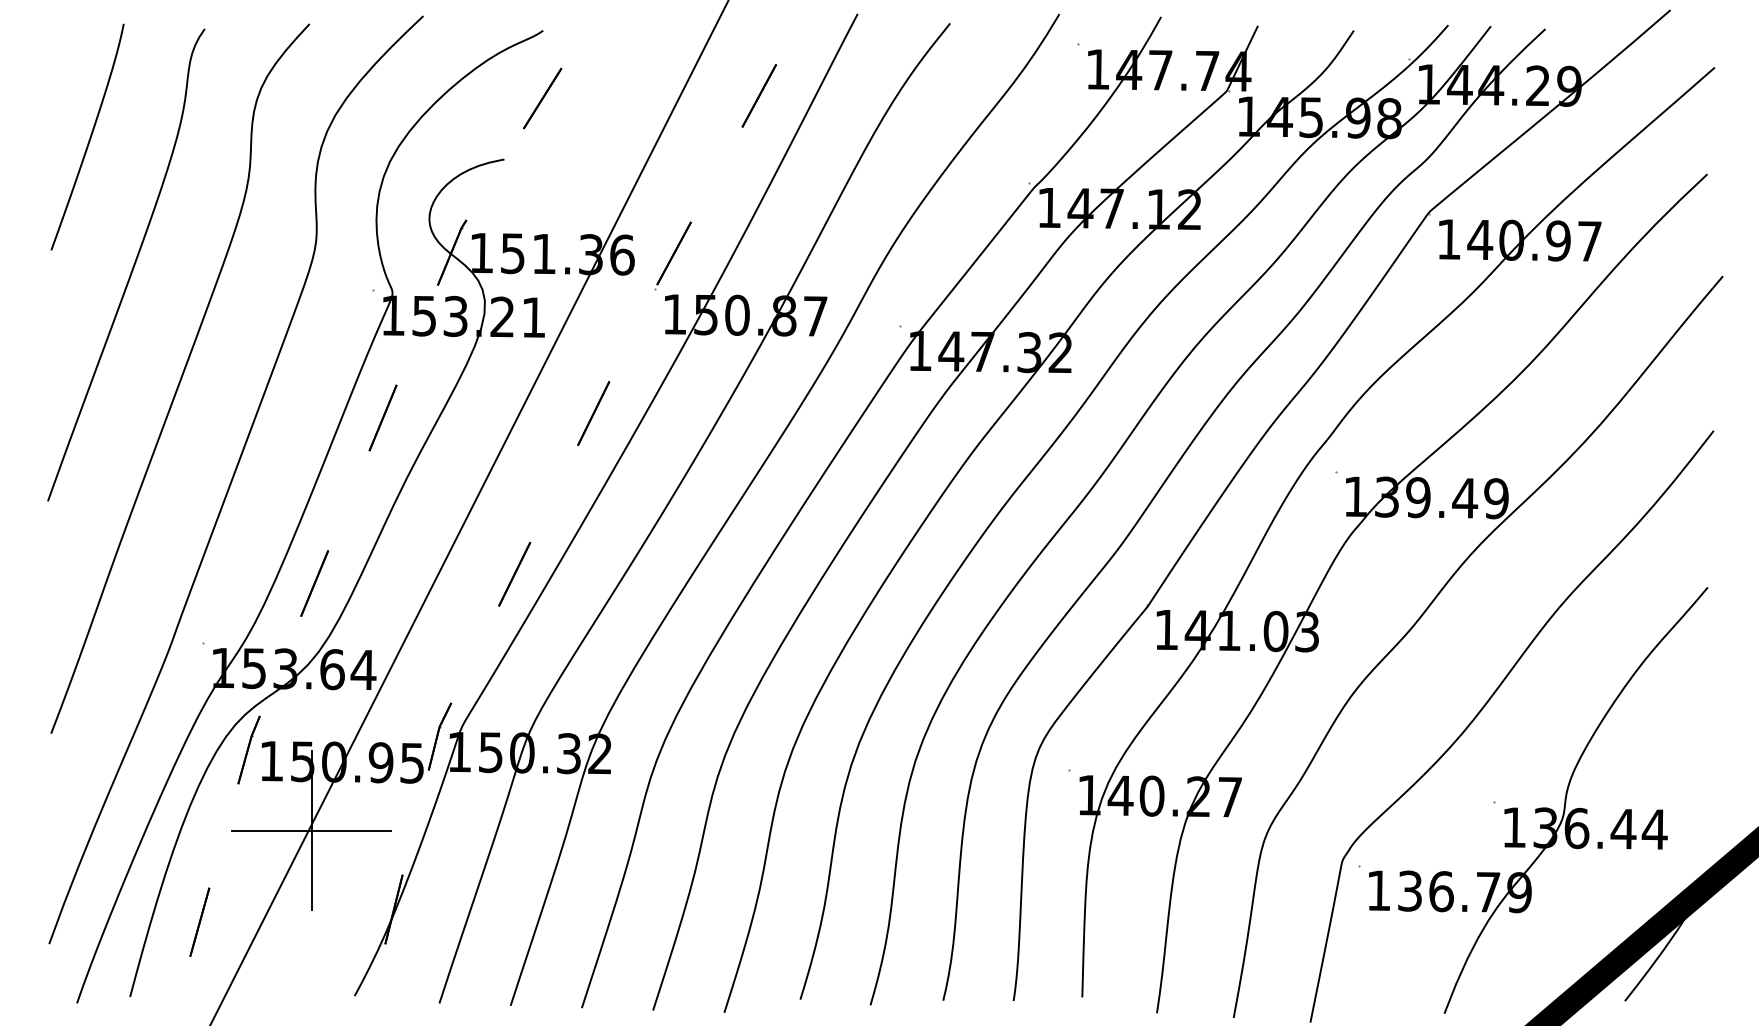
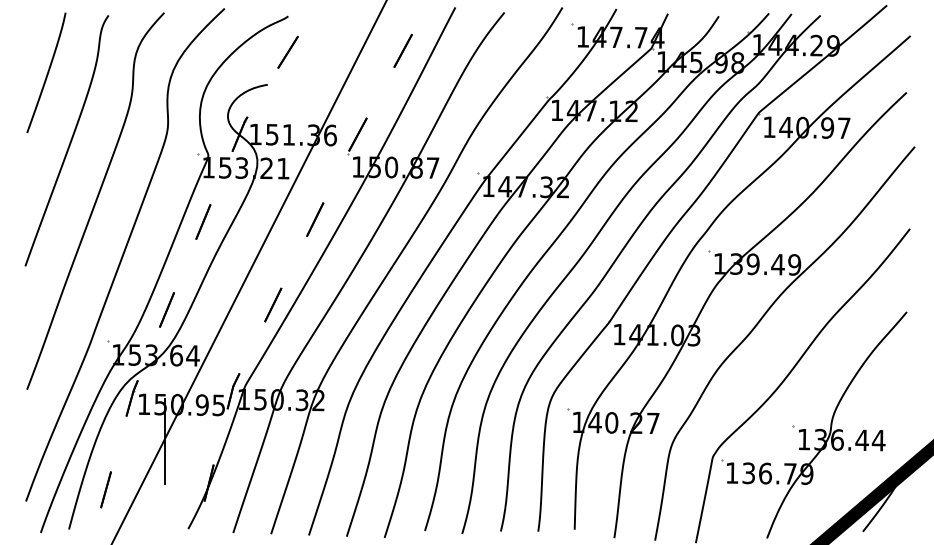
line: (311, 831) -> (165, 441), removed

